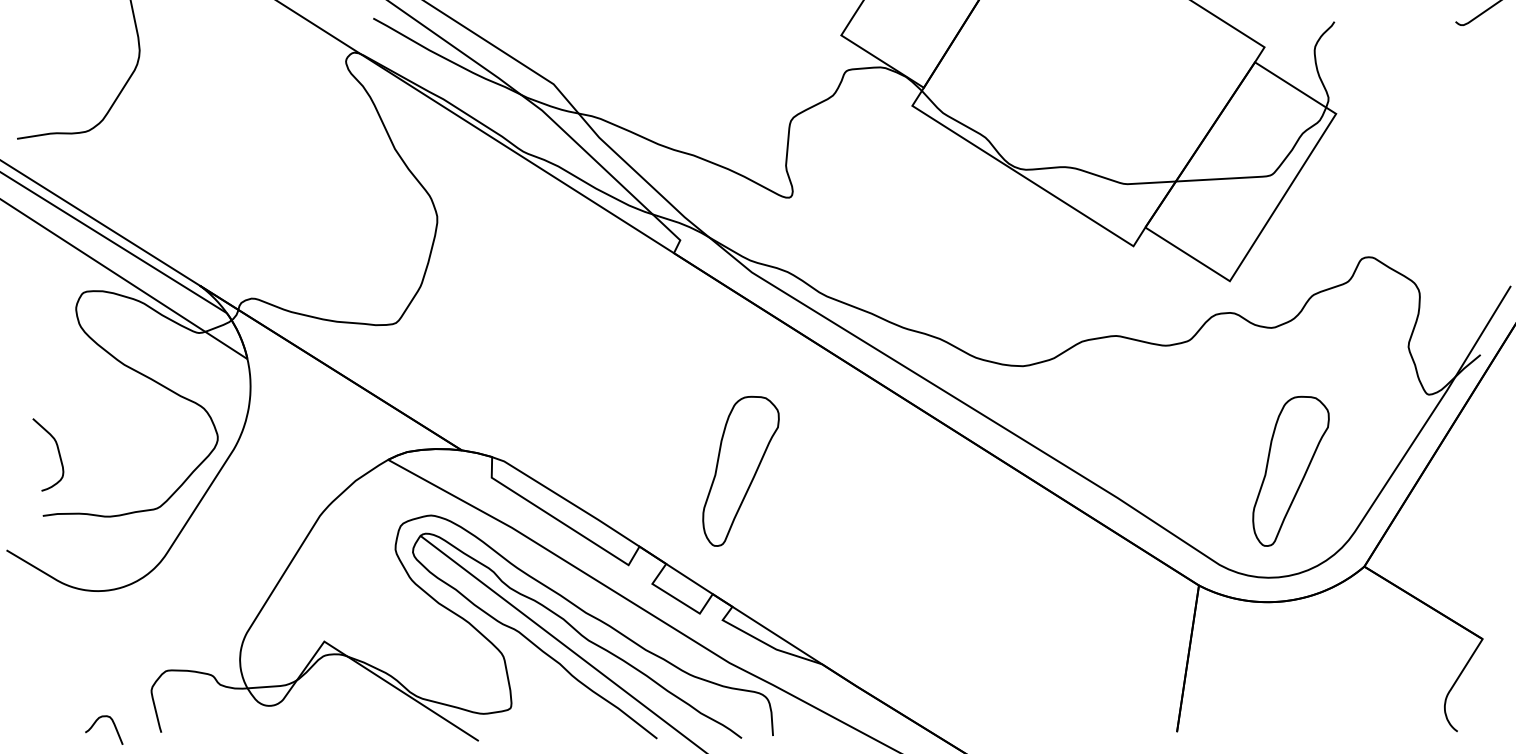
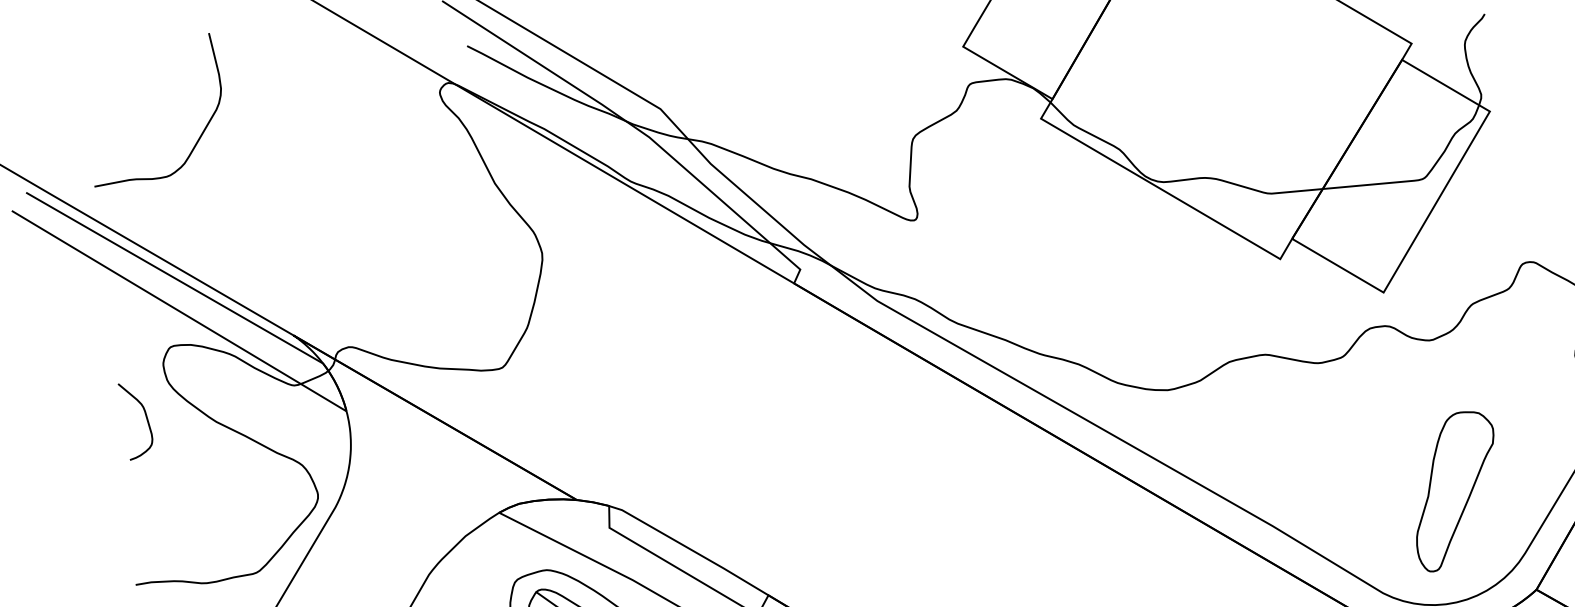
curve: (57, 450) -> (145, 416), moved
part: (740, 470) -> (872, 511), removed

